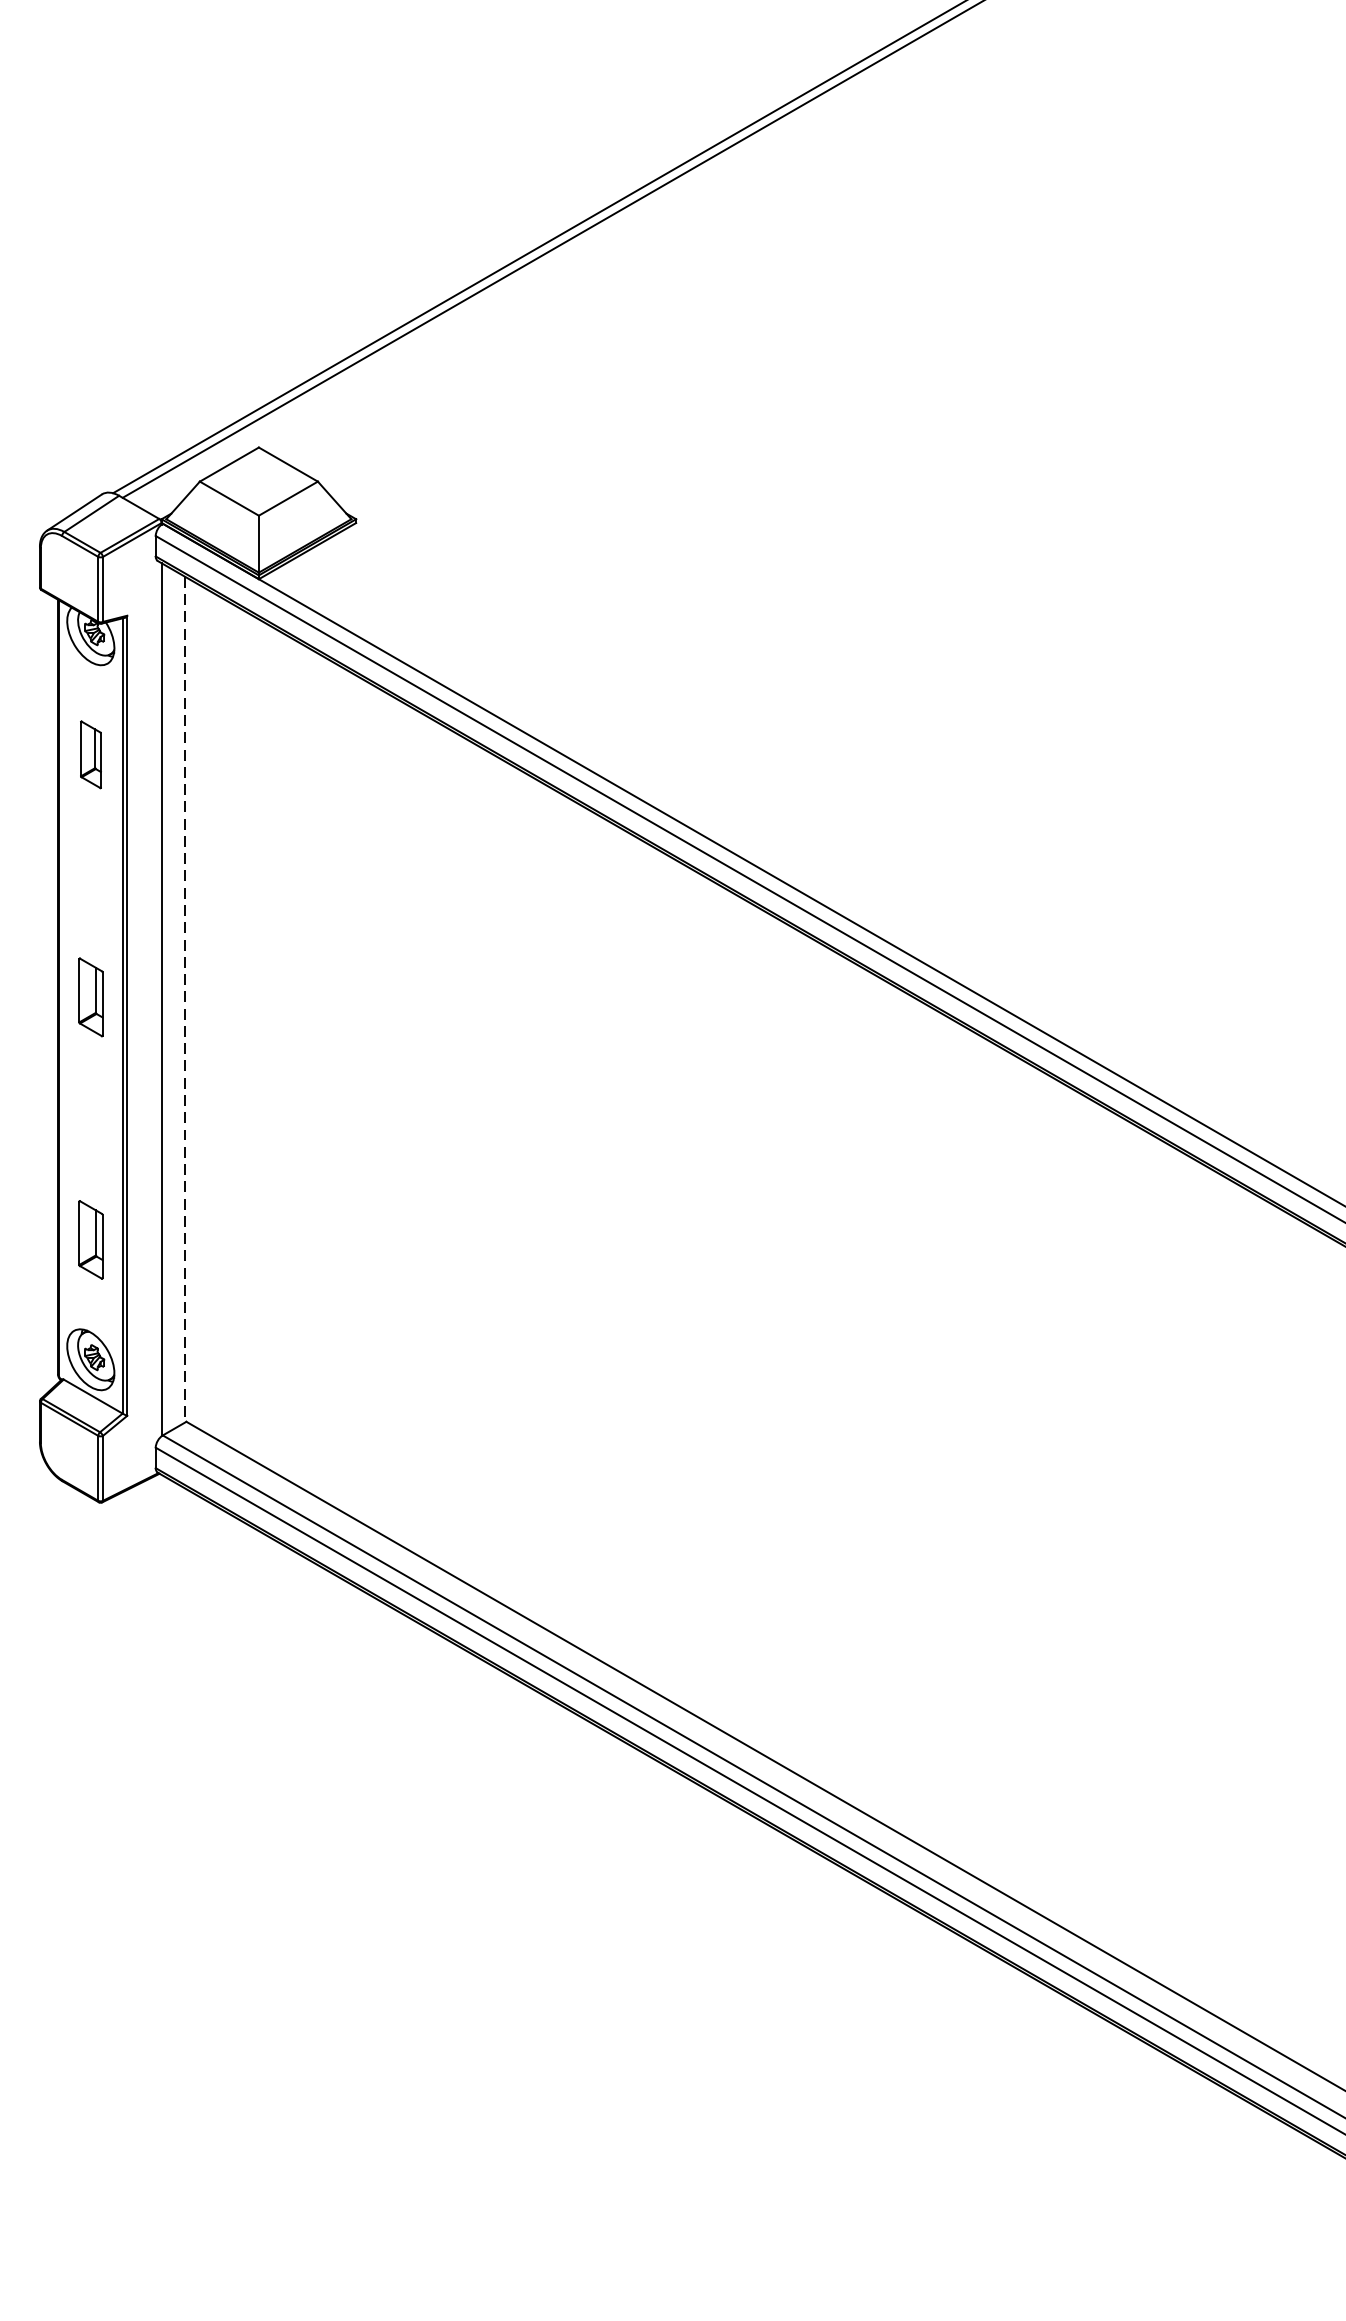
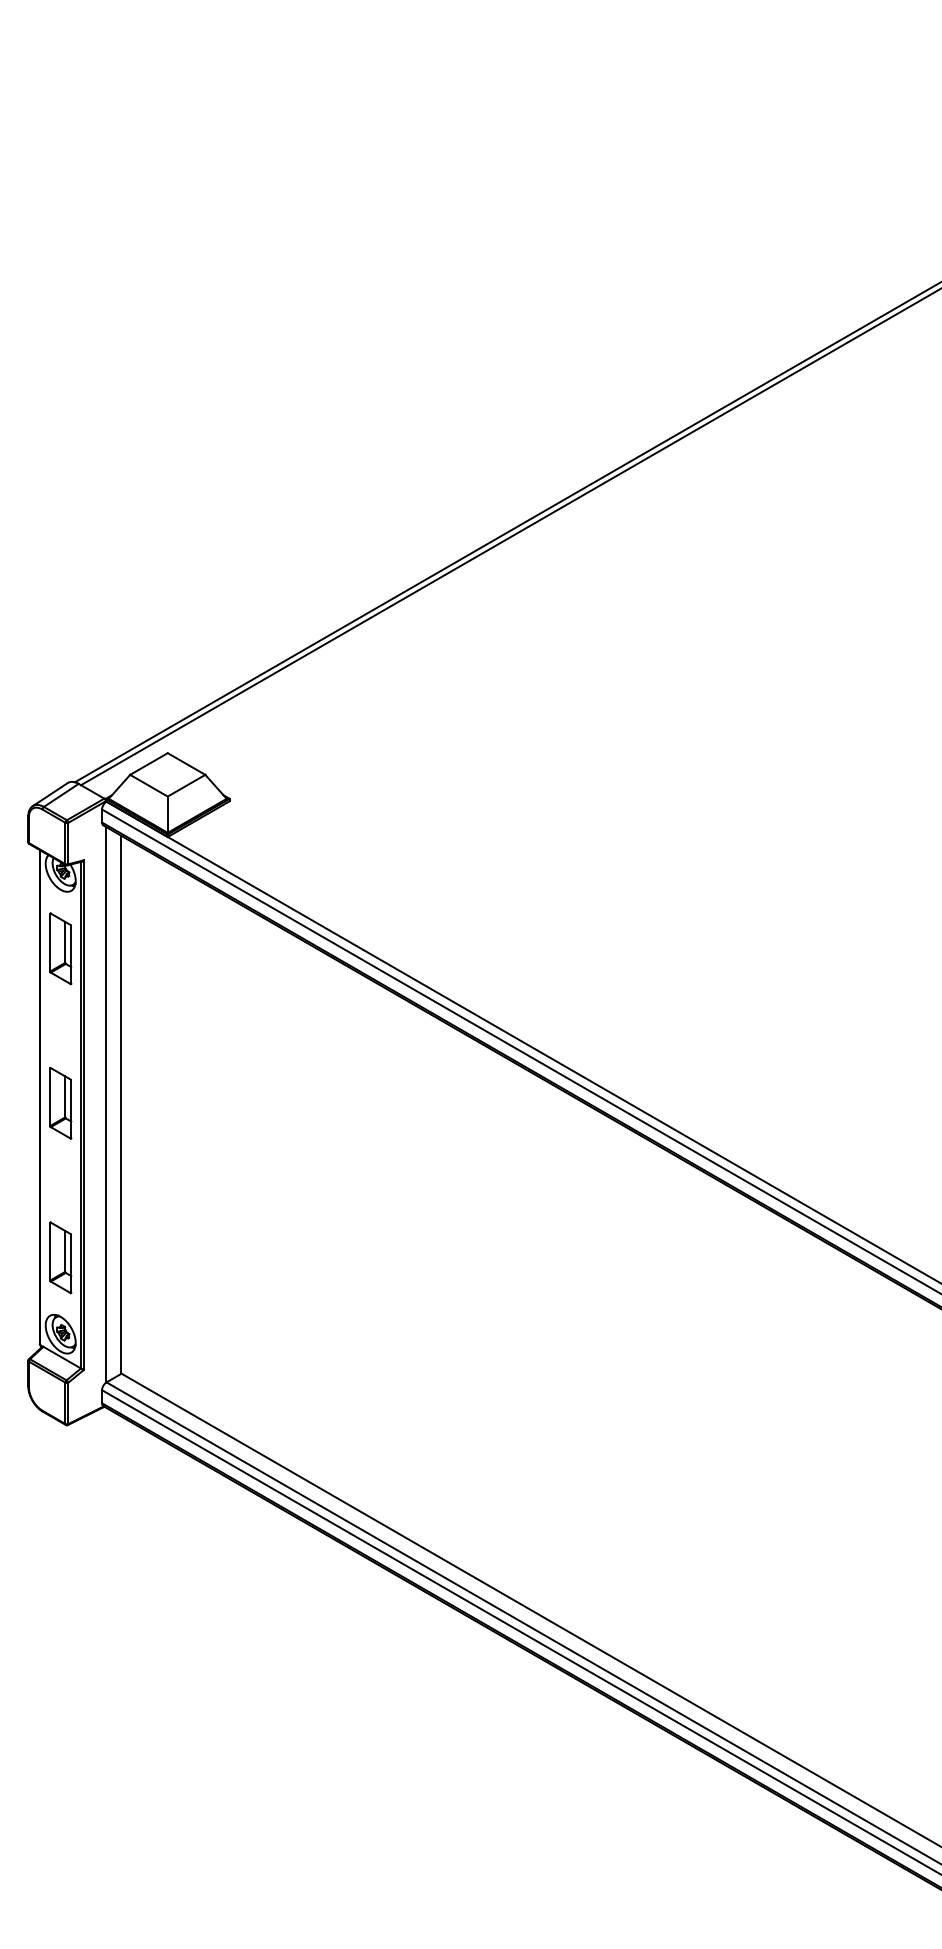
part: (90, 754) -> (60, 948), size x1.67
part: (90, 997) -> (60, 1103), size x1.43
line: (184, 1000) -> (120, 1105), dashed -> solid
part: (90, 1239) -> (60, 1257), size x1.43

